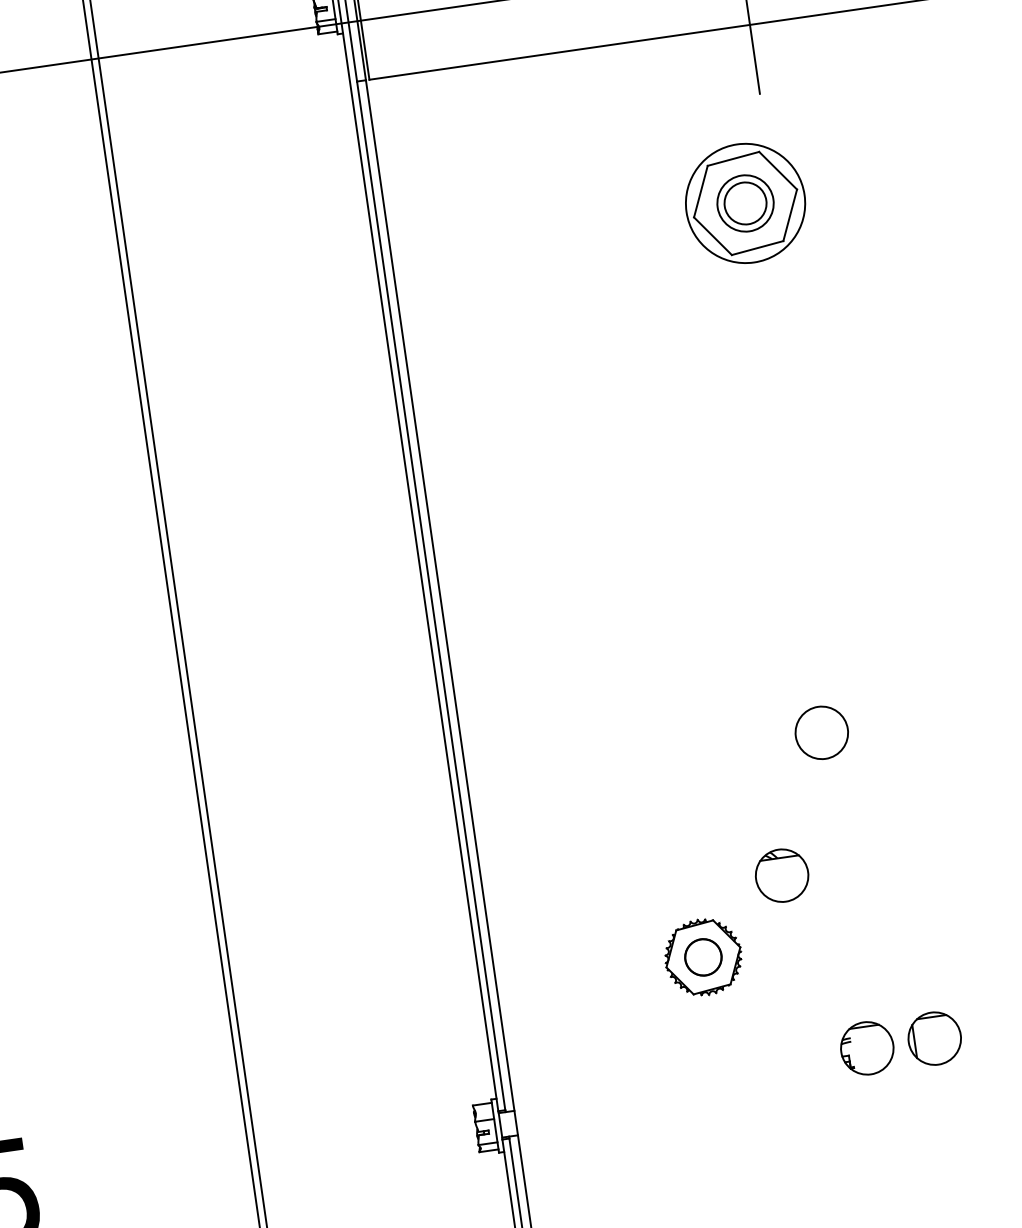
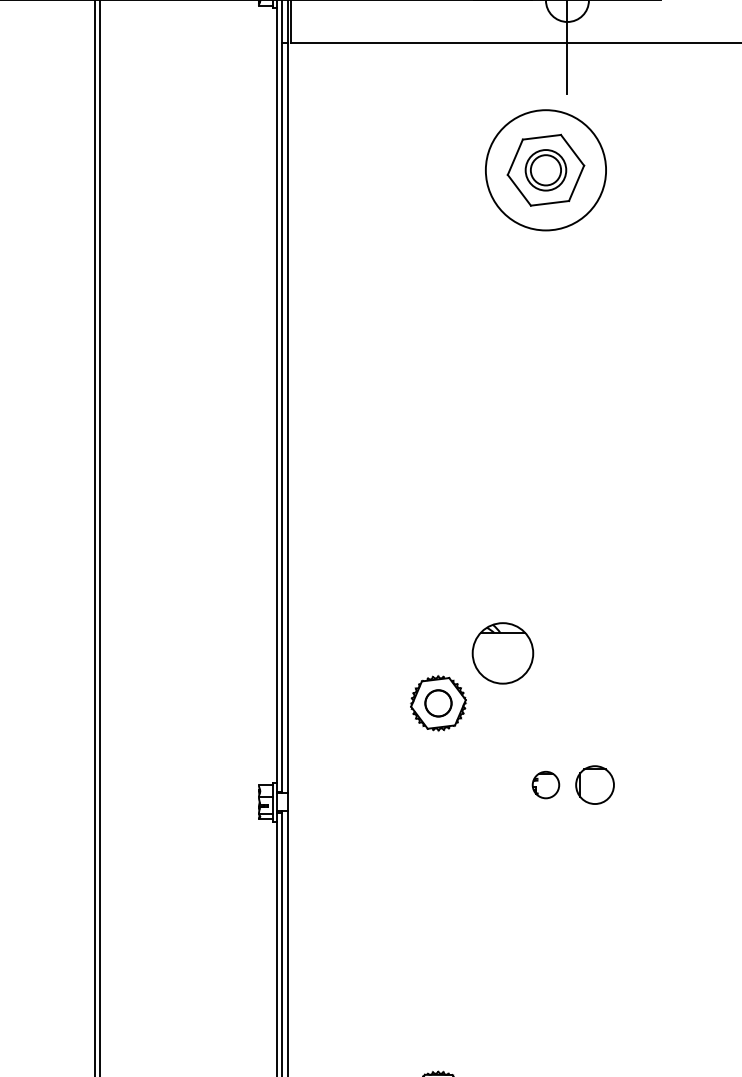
circle: (744, 203) -> (545, 170), size x1.4
circle: (821, 732) -> (545, 555), removed
part: (781, 874) -> (502, 652), size x1.6
part: (866, 1047) -> (545, 784), size x0.7

